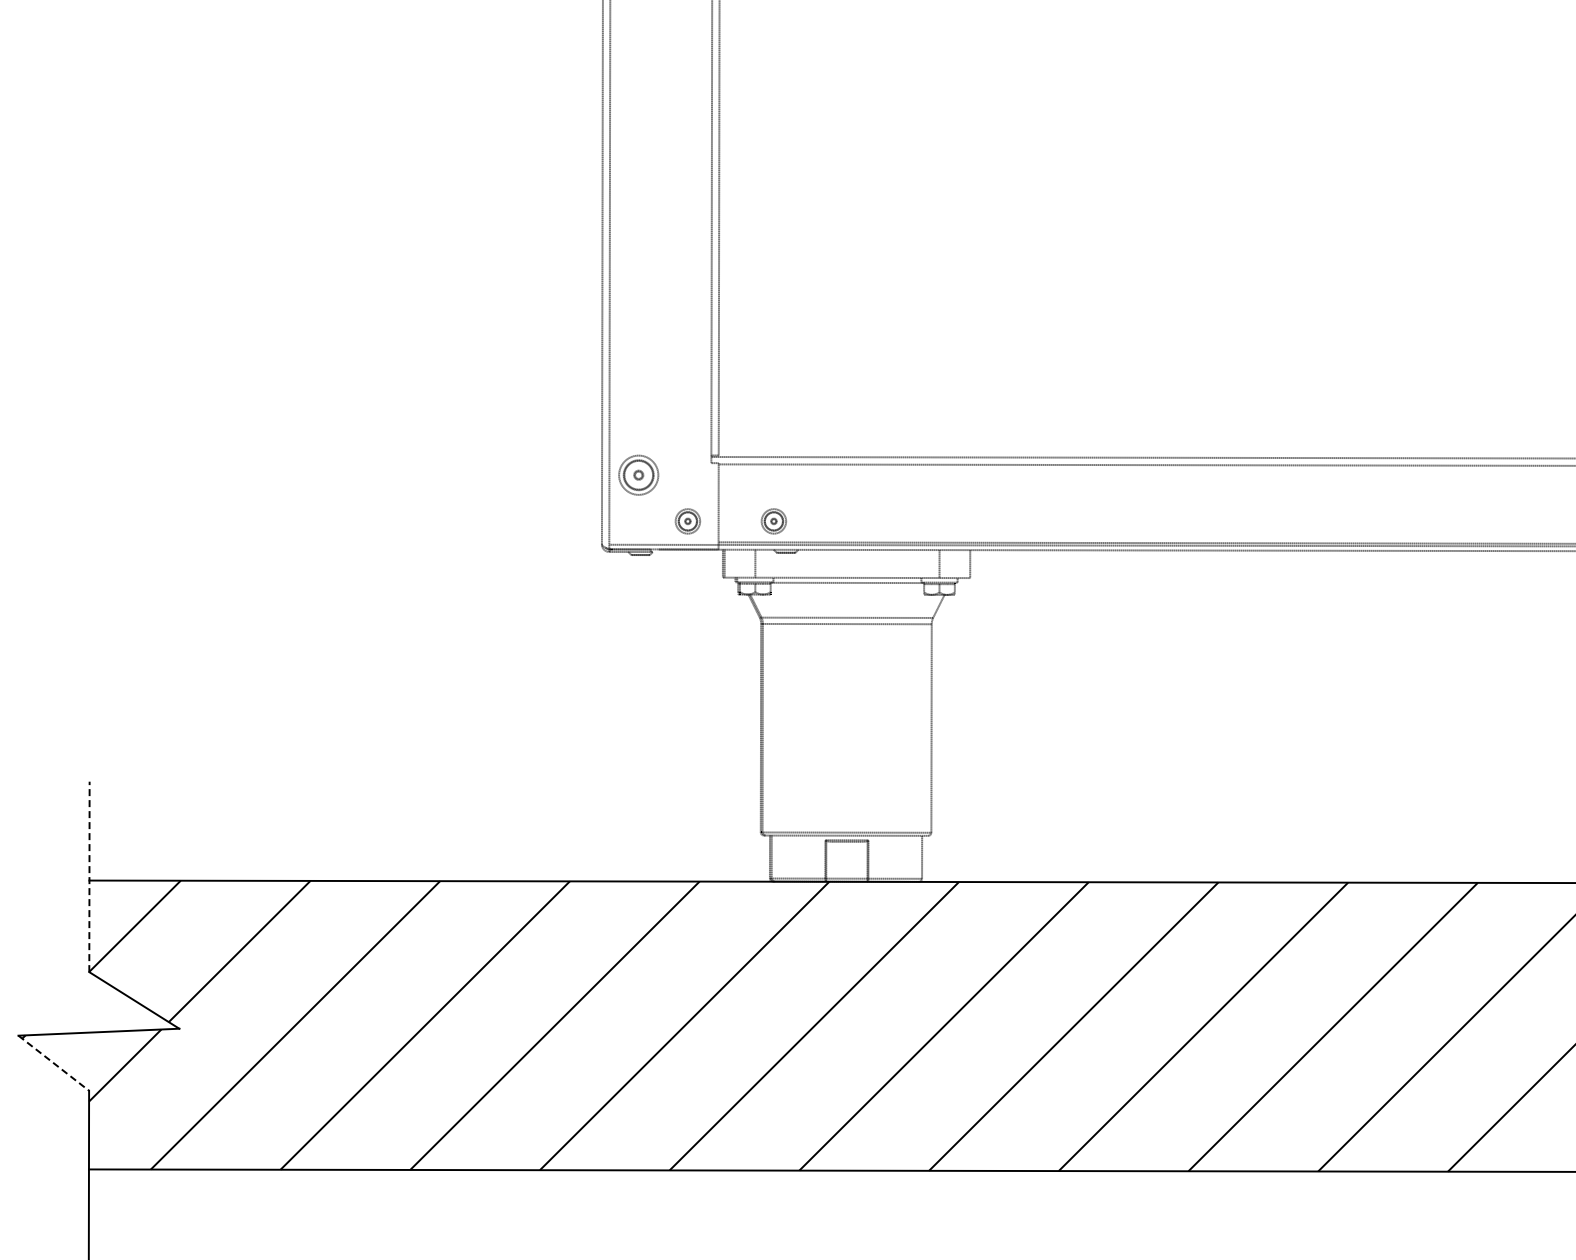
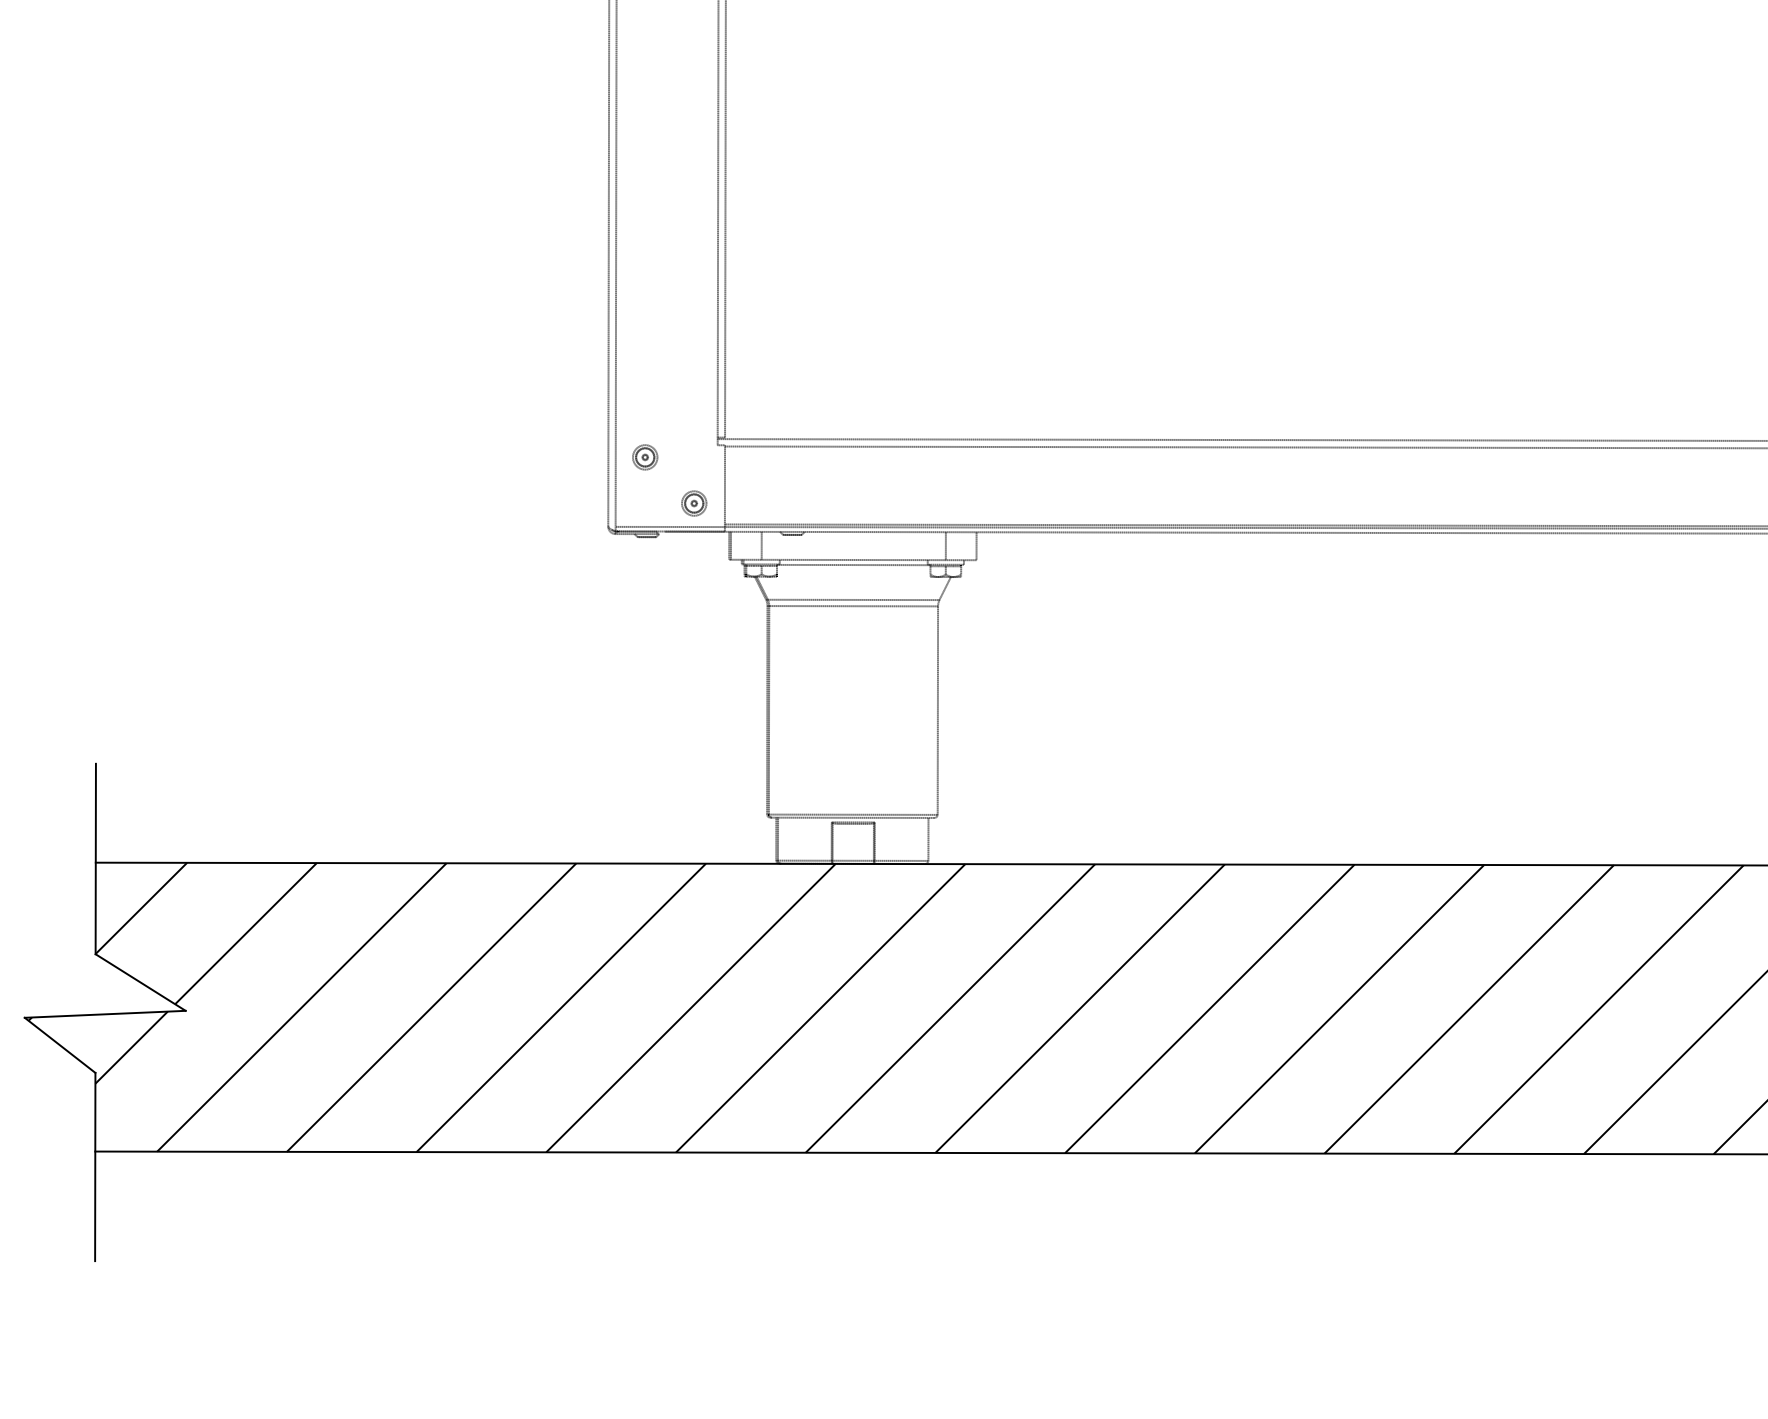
part: (639, 475) -> (645, 457), size x0.62
part: (774, 521) -> (780, 503), removed
line: (89, 876) -> (95, 858), dashed -> solid
line: (54, 1063) -> (60, 1045), dashed -> solid

